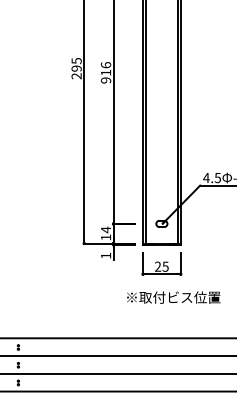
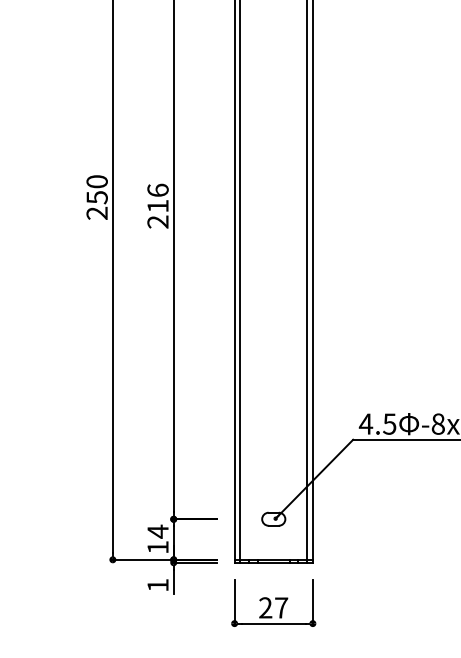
text: (76, 64) -> (96, 188), 295 -> 250
text: (106, 80) -> (158, 222), 916 -> 216
text: (165, 266) -> (281, 607), 25 -> 27

